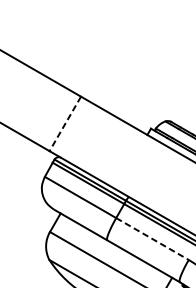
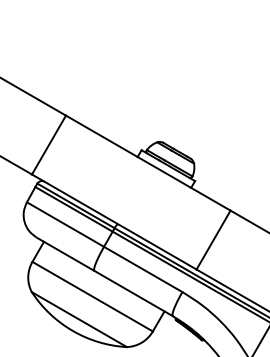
line: (65, 124) -> (49, 145), dashed -> solid
line: (152, 239) -> (143, 269), dashed -> solid

